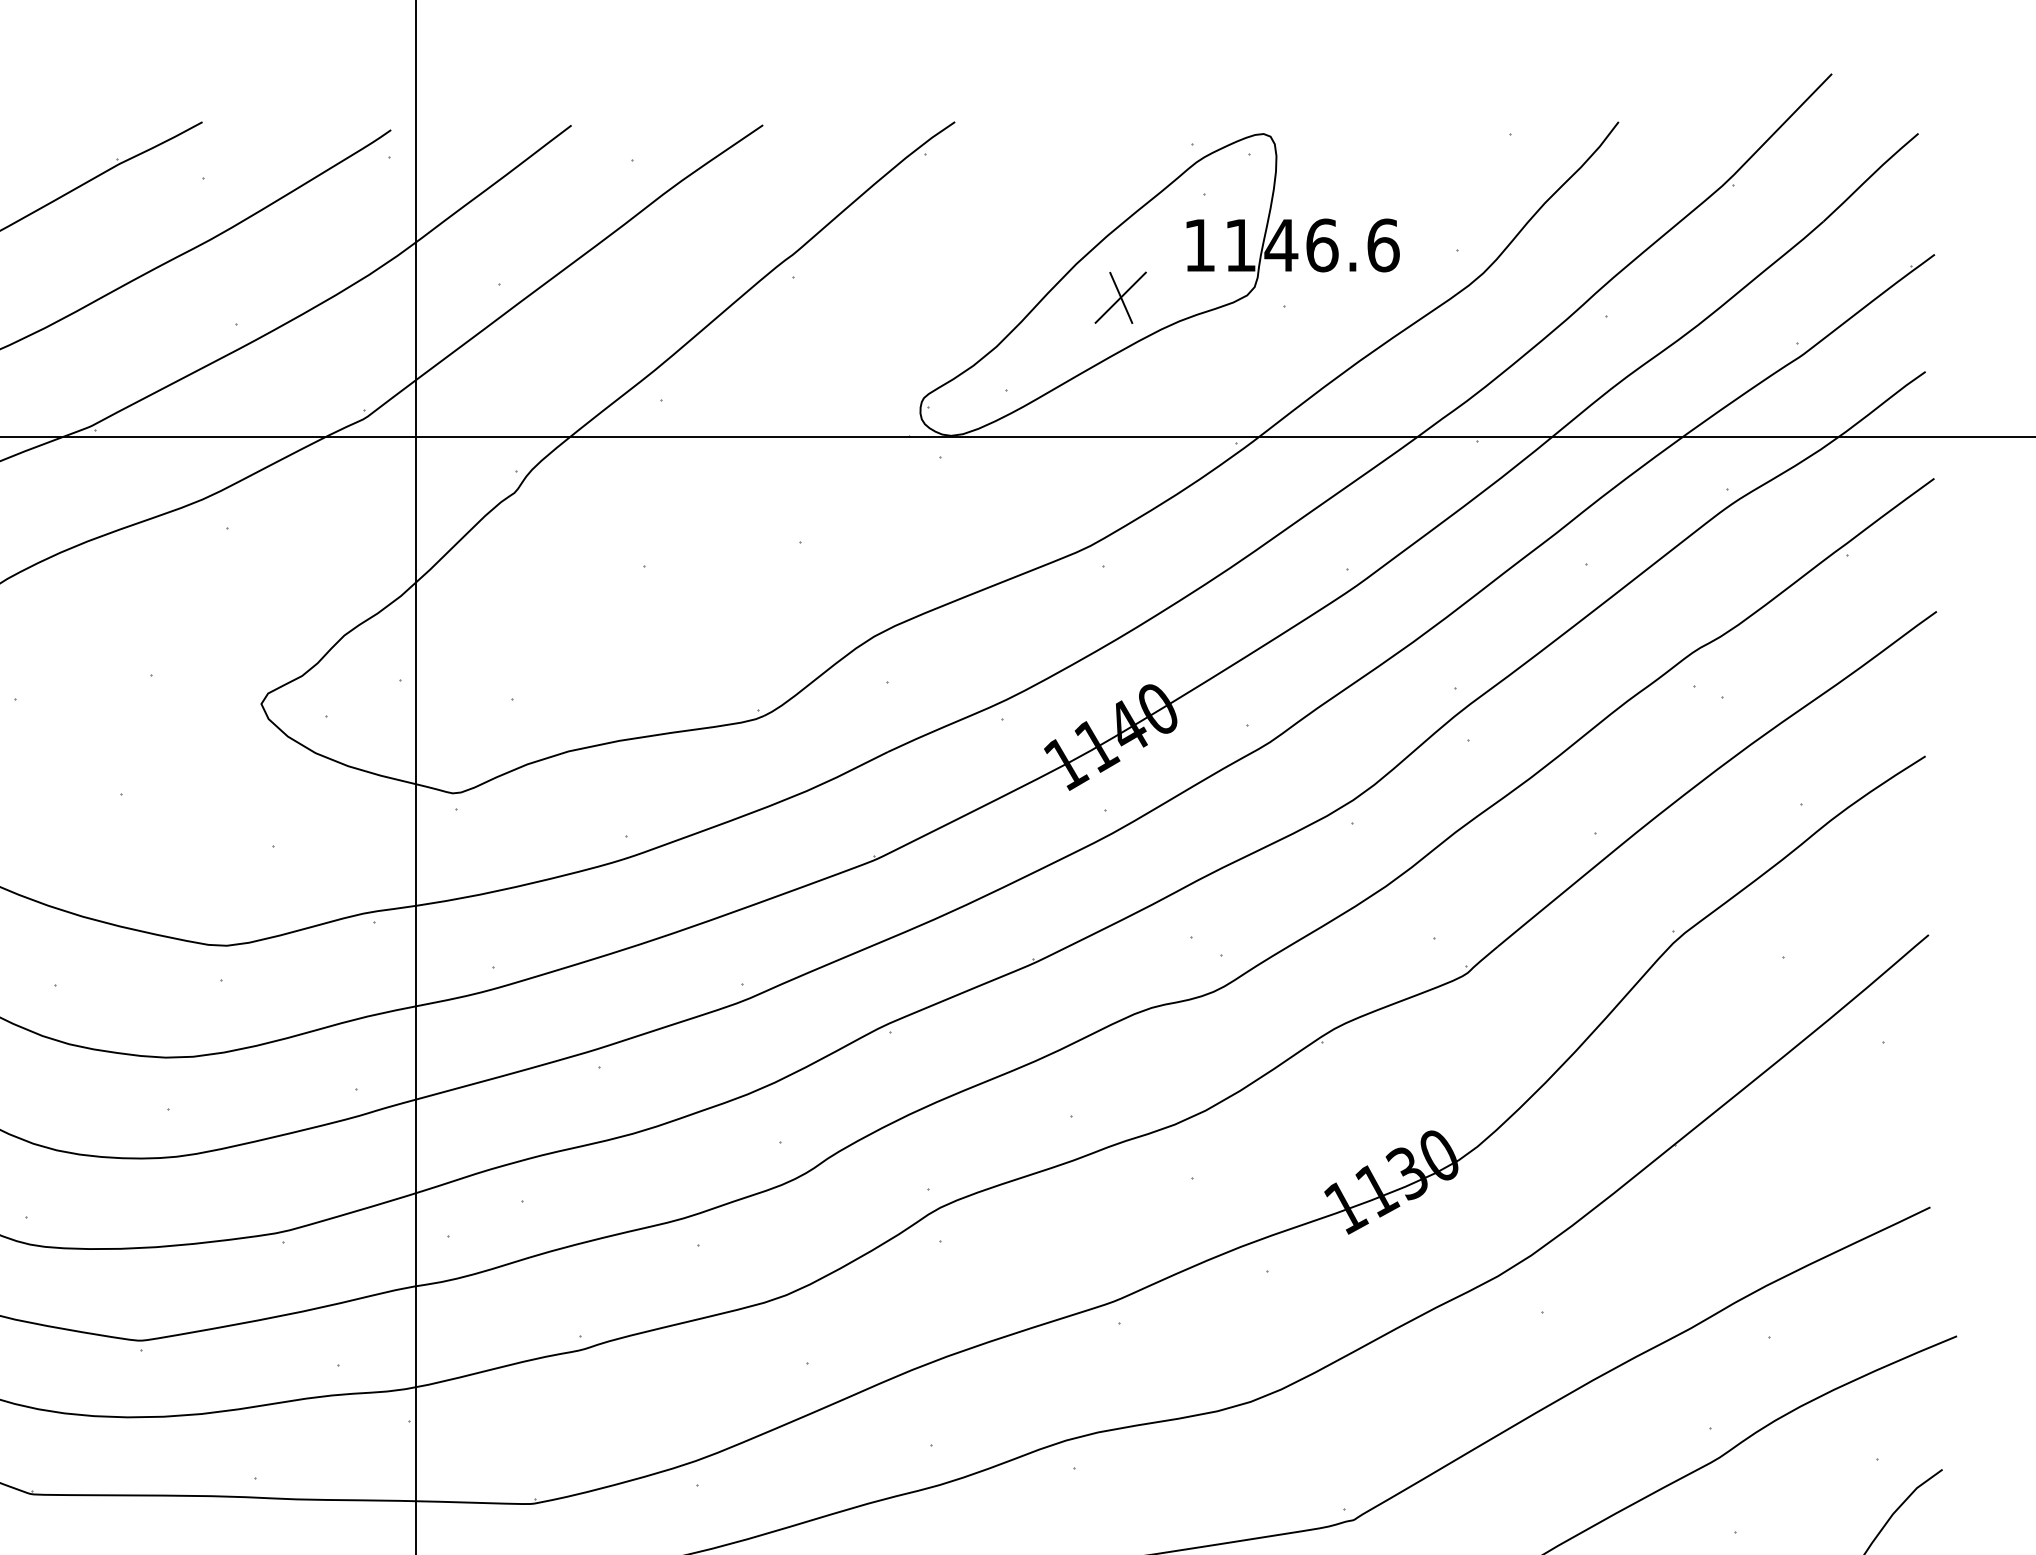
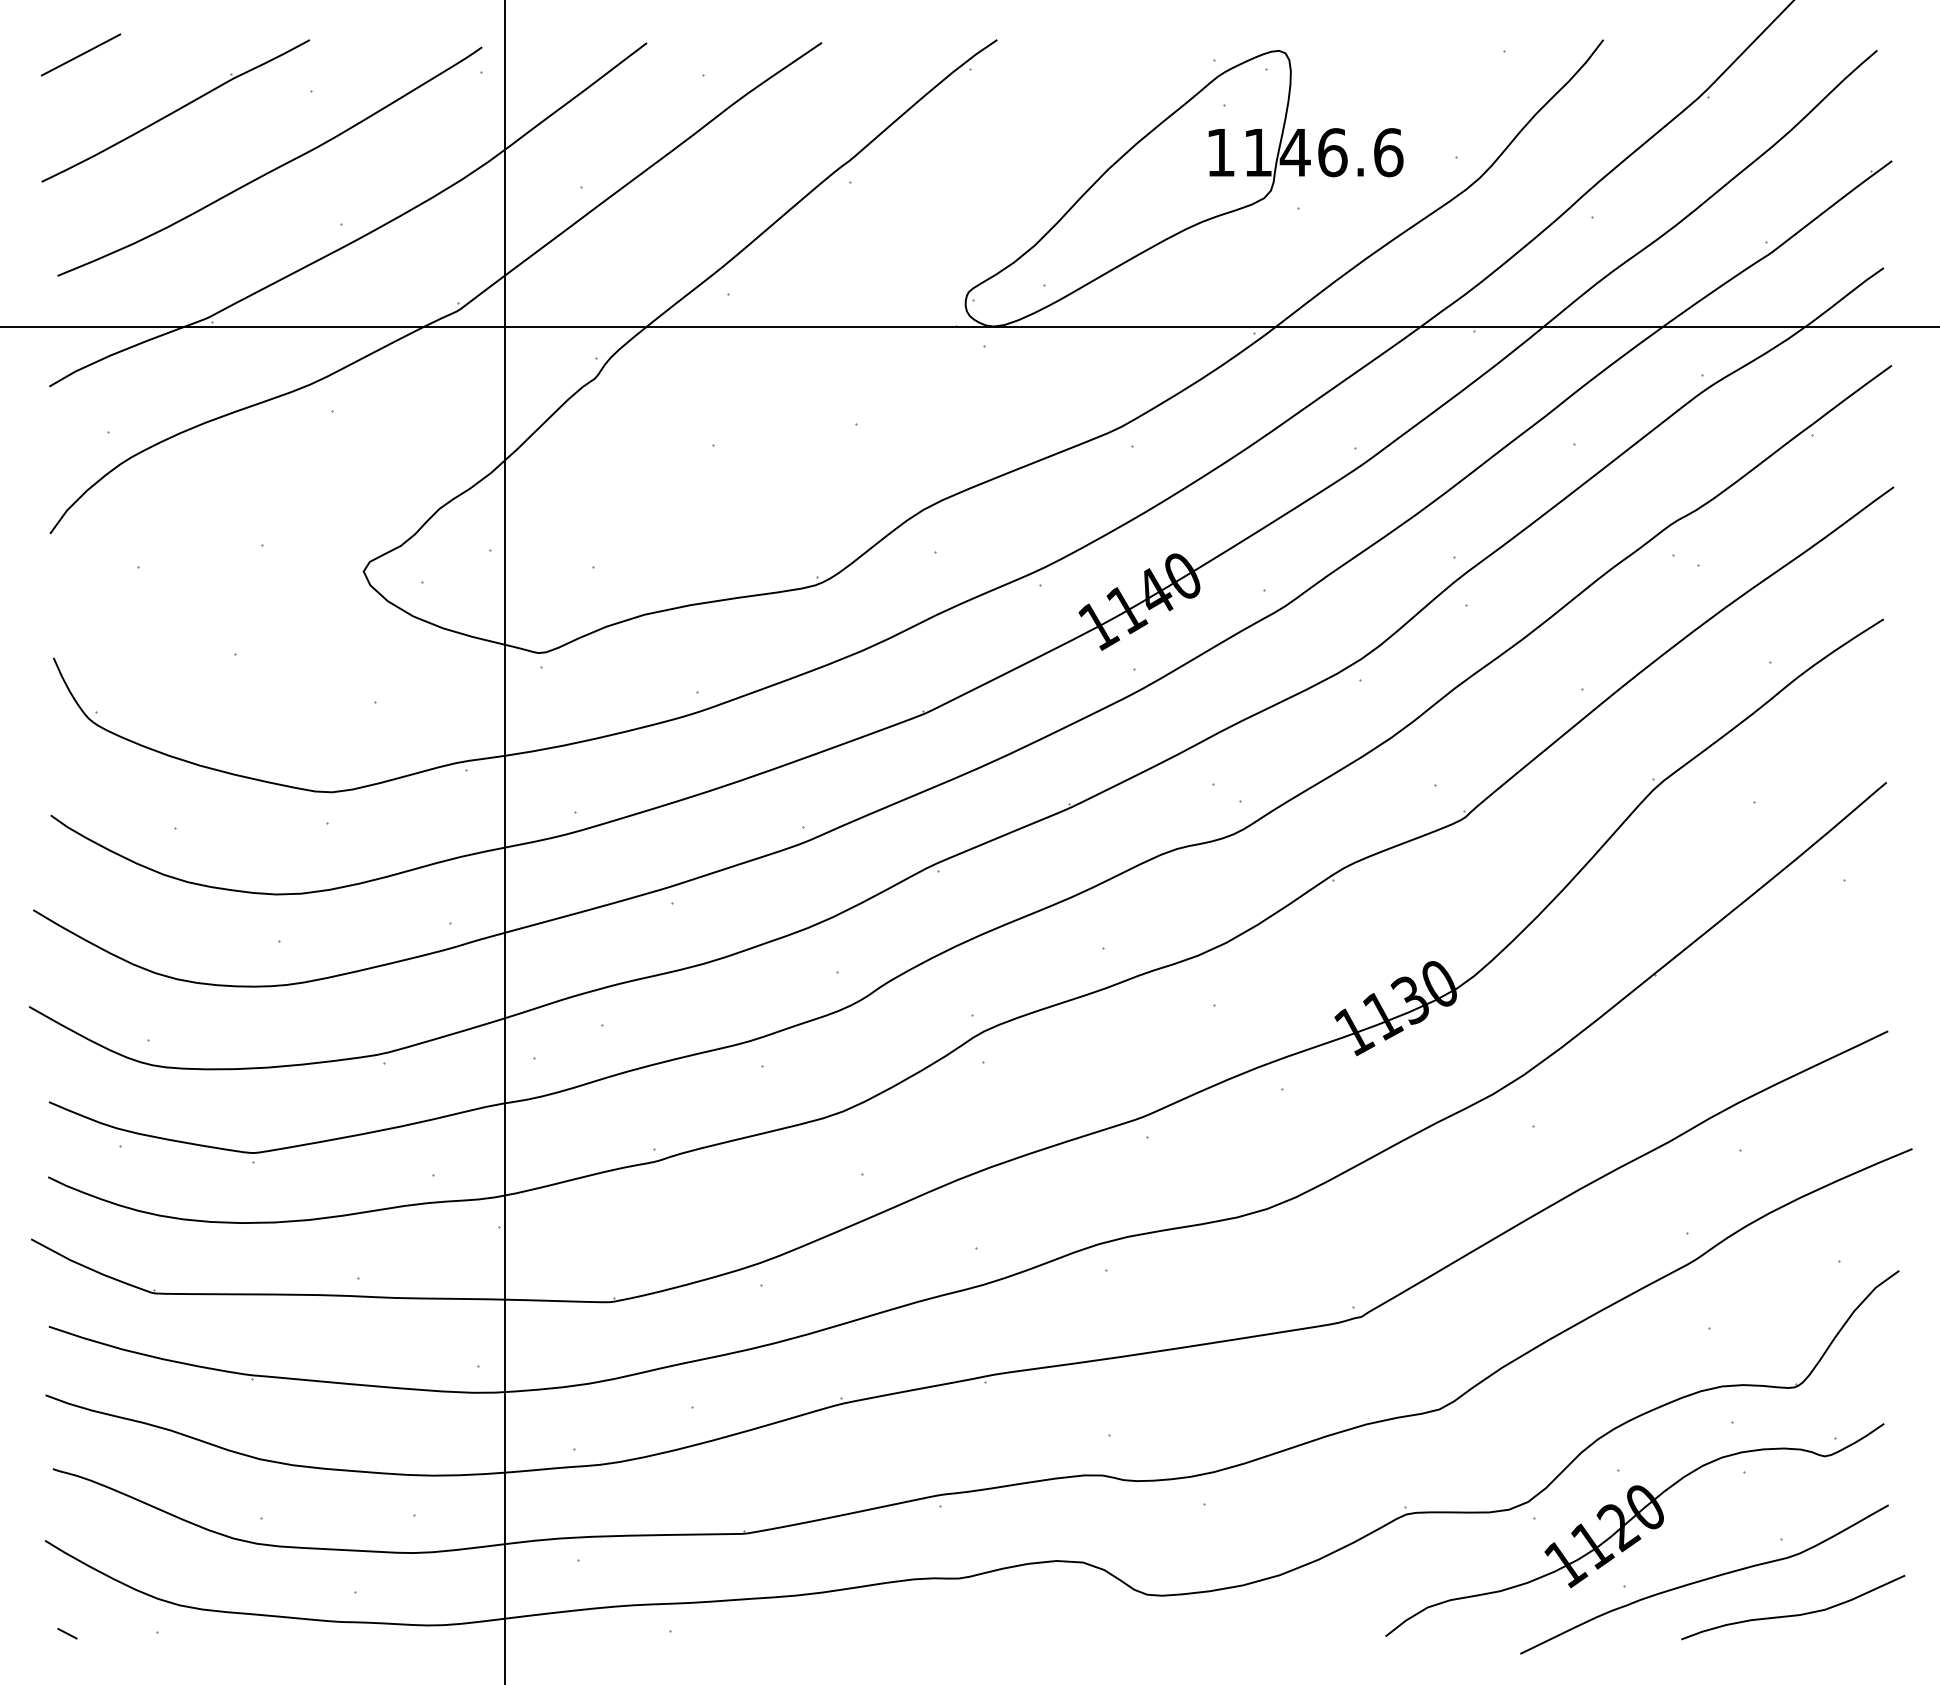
part: (1120, 297) -> (1148, 200), removed

